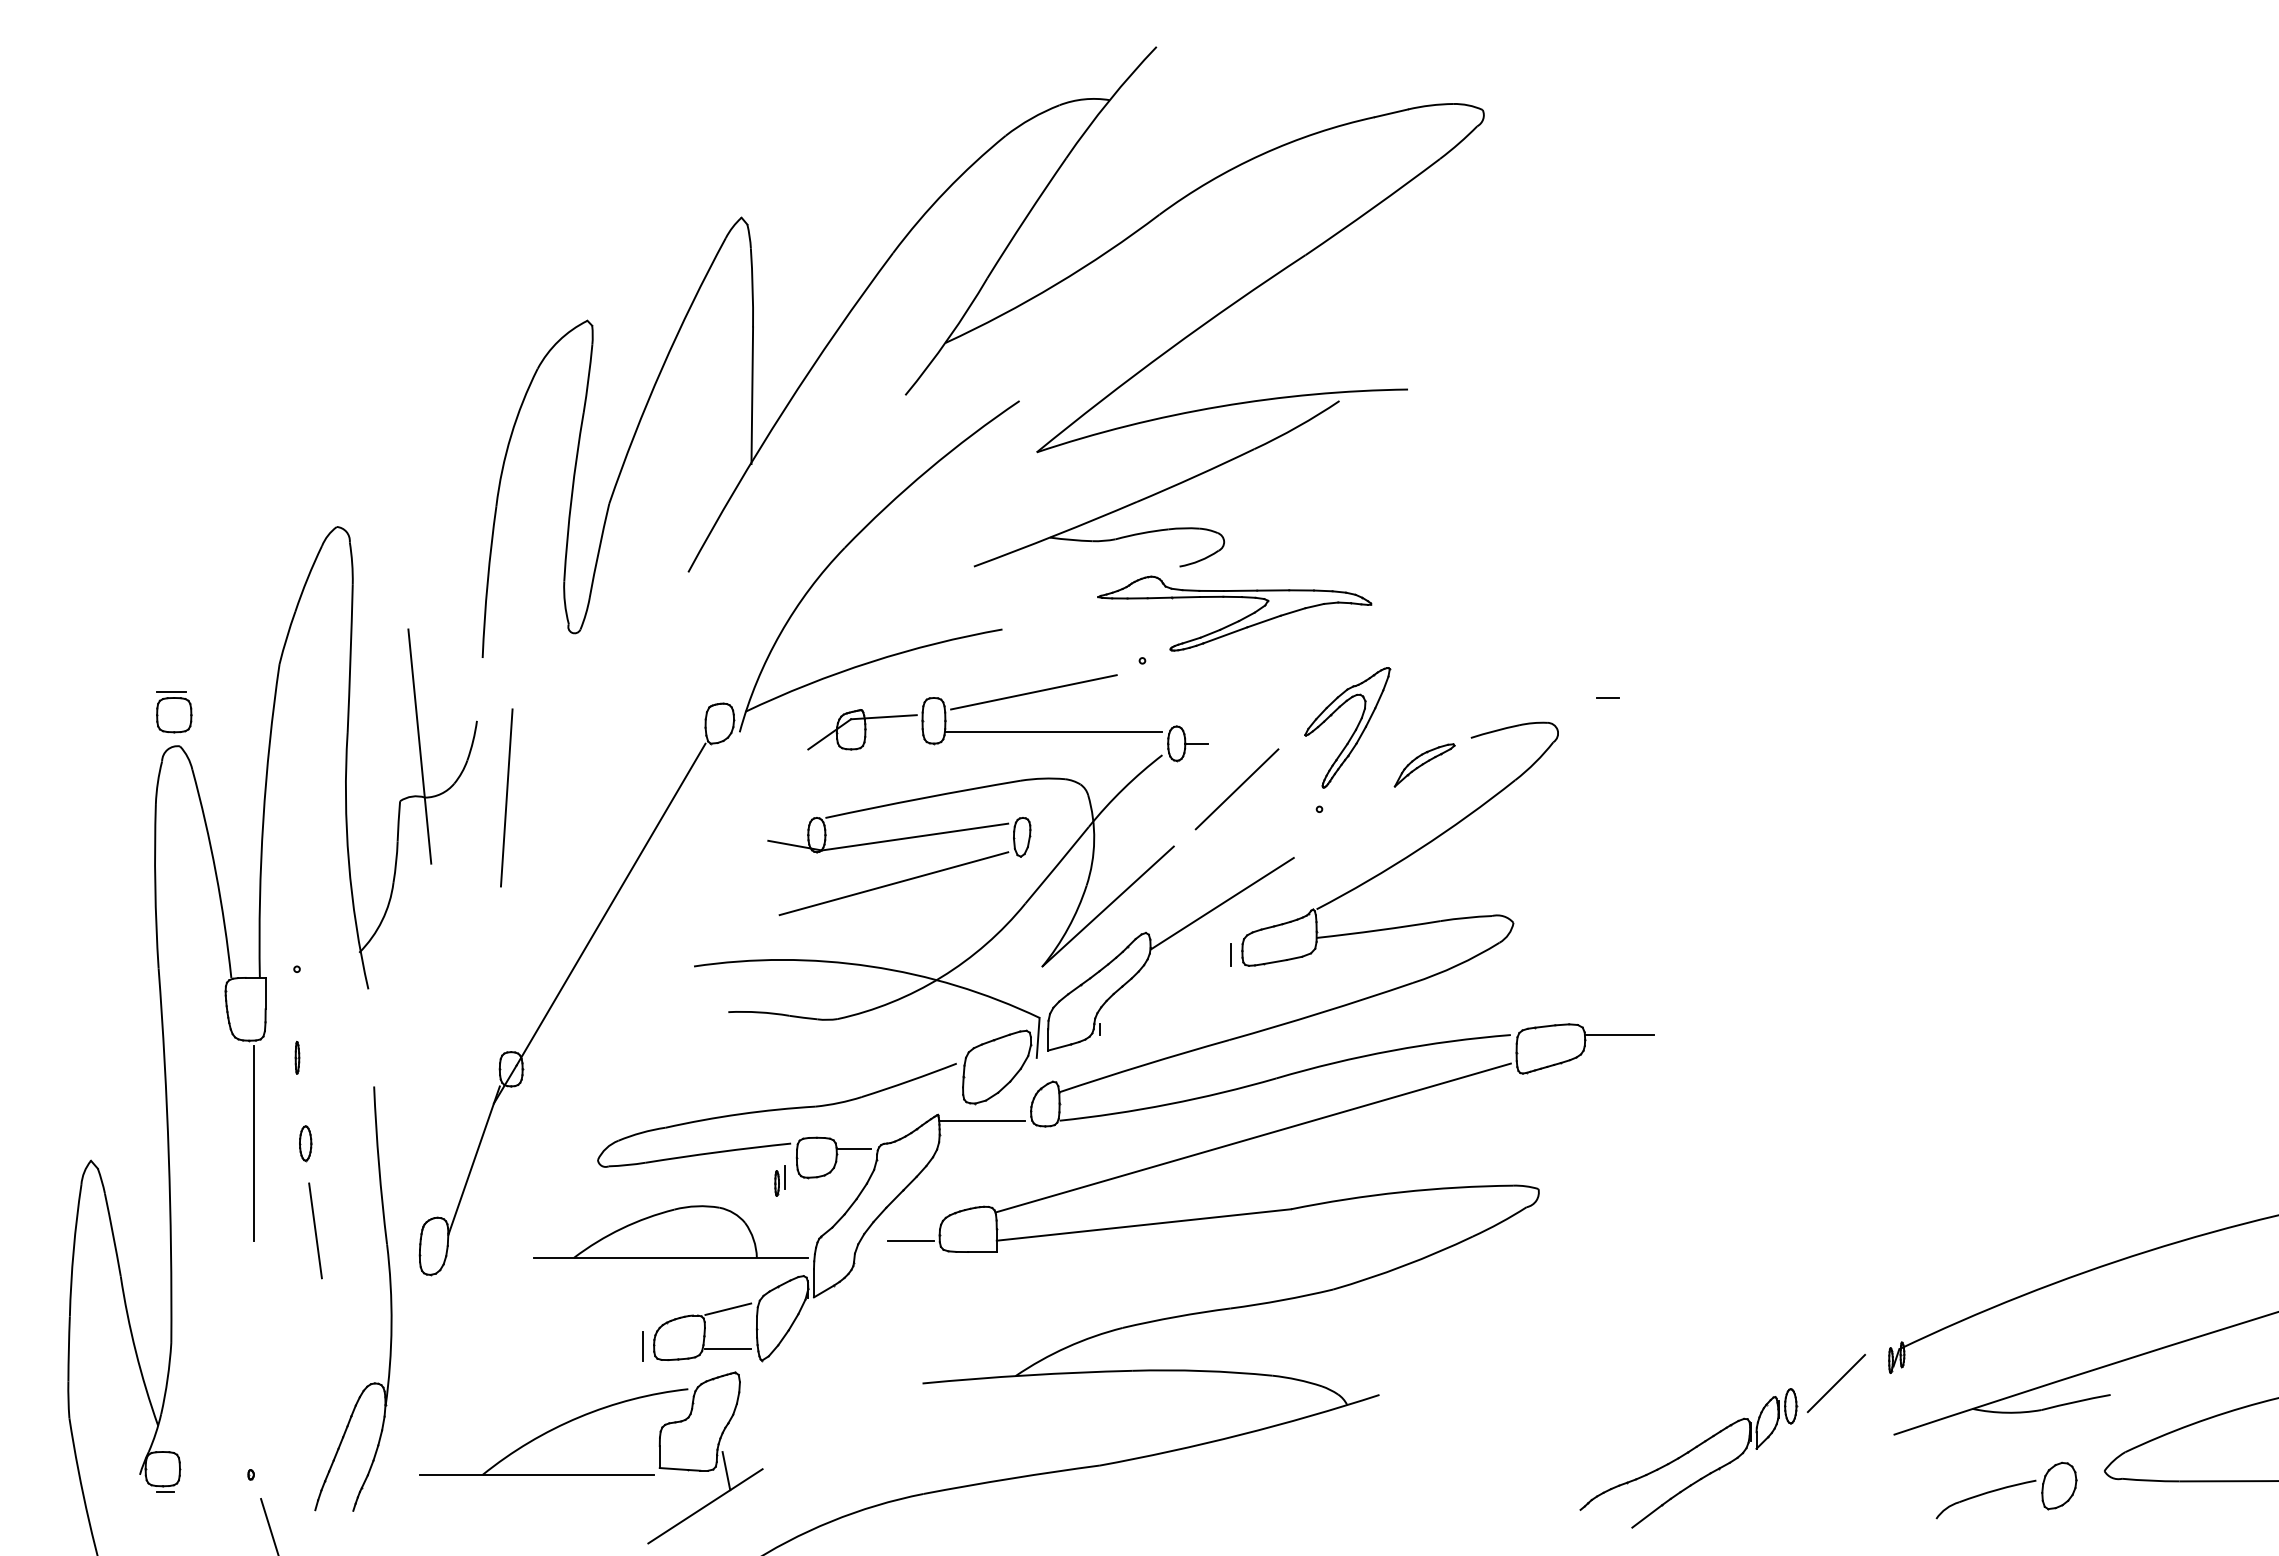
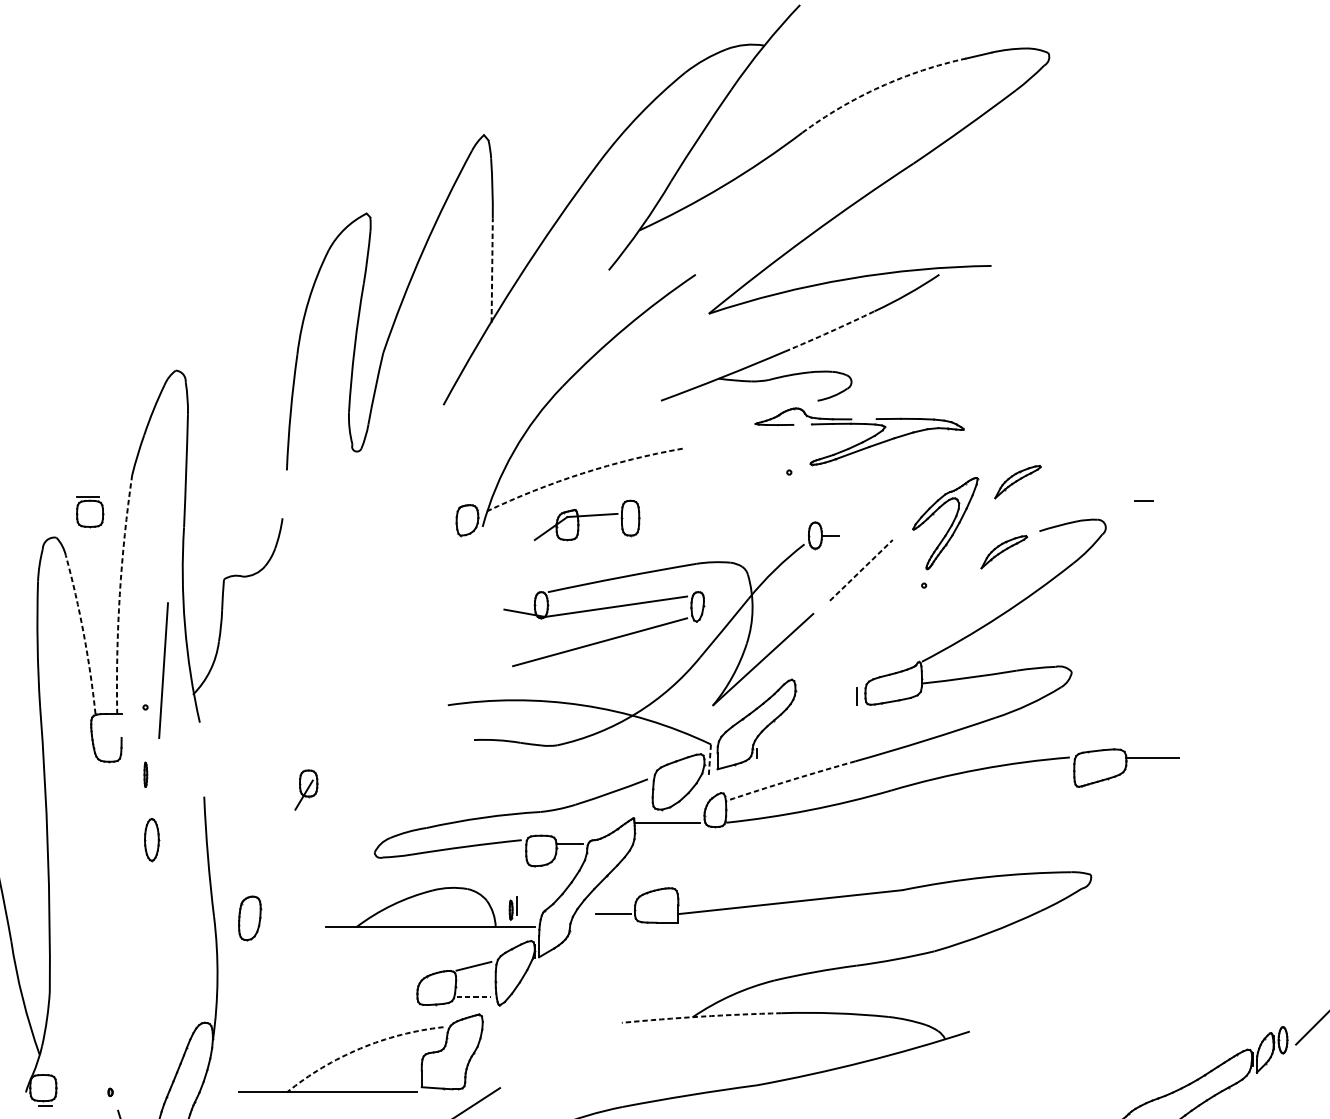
arc: (1261, 154) -> (879, 86), solid -> dashed
line: (752, 395) -> (492, 270), solid -> dashed
arc: (1195, 476) -> (829, 332), solid -> dashed
line: (1240, 590) -> (863, 418), removed
line: (1159, 597) -> (802, 424), removed
arc: (871, 662) -> (582, 473), solid -> dashed
part: (1442, 673) -> (1017, 482), added
line: (1033, 692) -> (706, 496), removed
part: (174, 712) -> (90, 511), moved
line: (1053, 732) -> (721, 527), removed
line: (419, 746) -> (238, 537), removed
line: (1237, 788) -> (861, 569), solid -> dashed
line: (506, 797) -> (163, 670), moved
arc: (263, 820) -> (119, 594), solid -> dashed
arc: (216, 873) -> (84, 634), solid -> dashed
line: (1222, 903) -> (850, 657), removed
line: (610, 904) -> (384, 658), removed
line: (265, 993) -> (121, 725), removed
line: (1038, 1037) -> (710, 759), solid -> dashed
arc: (1144, 1065) -> (790, 780), solid -> dashed
line: (1253, 1137) -> (873, 835), removed
line: (254, 1143) -> (113, 840), removed
part: (305, 1143) -> (151, 840), size x1.6
line: (473, 1160) -> (279, 853), removed
part: (779, 1180) -> (512, 907), moved
line: (315, 1230) -> (159, 906), removed
line: (642, 1346) -> (408, 994), removed
line: (728, 1349) -> (474, 996), solid -> dashed
arc: (1027, 1375) -> (701, 1016), solid -> dashed
arc: (579, 1417) -> (360, 1048), solid -> dashed
line: (726, 1471) -> (472, 1089), removed

